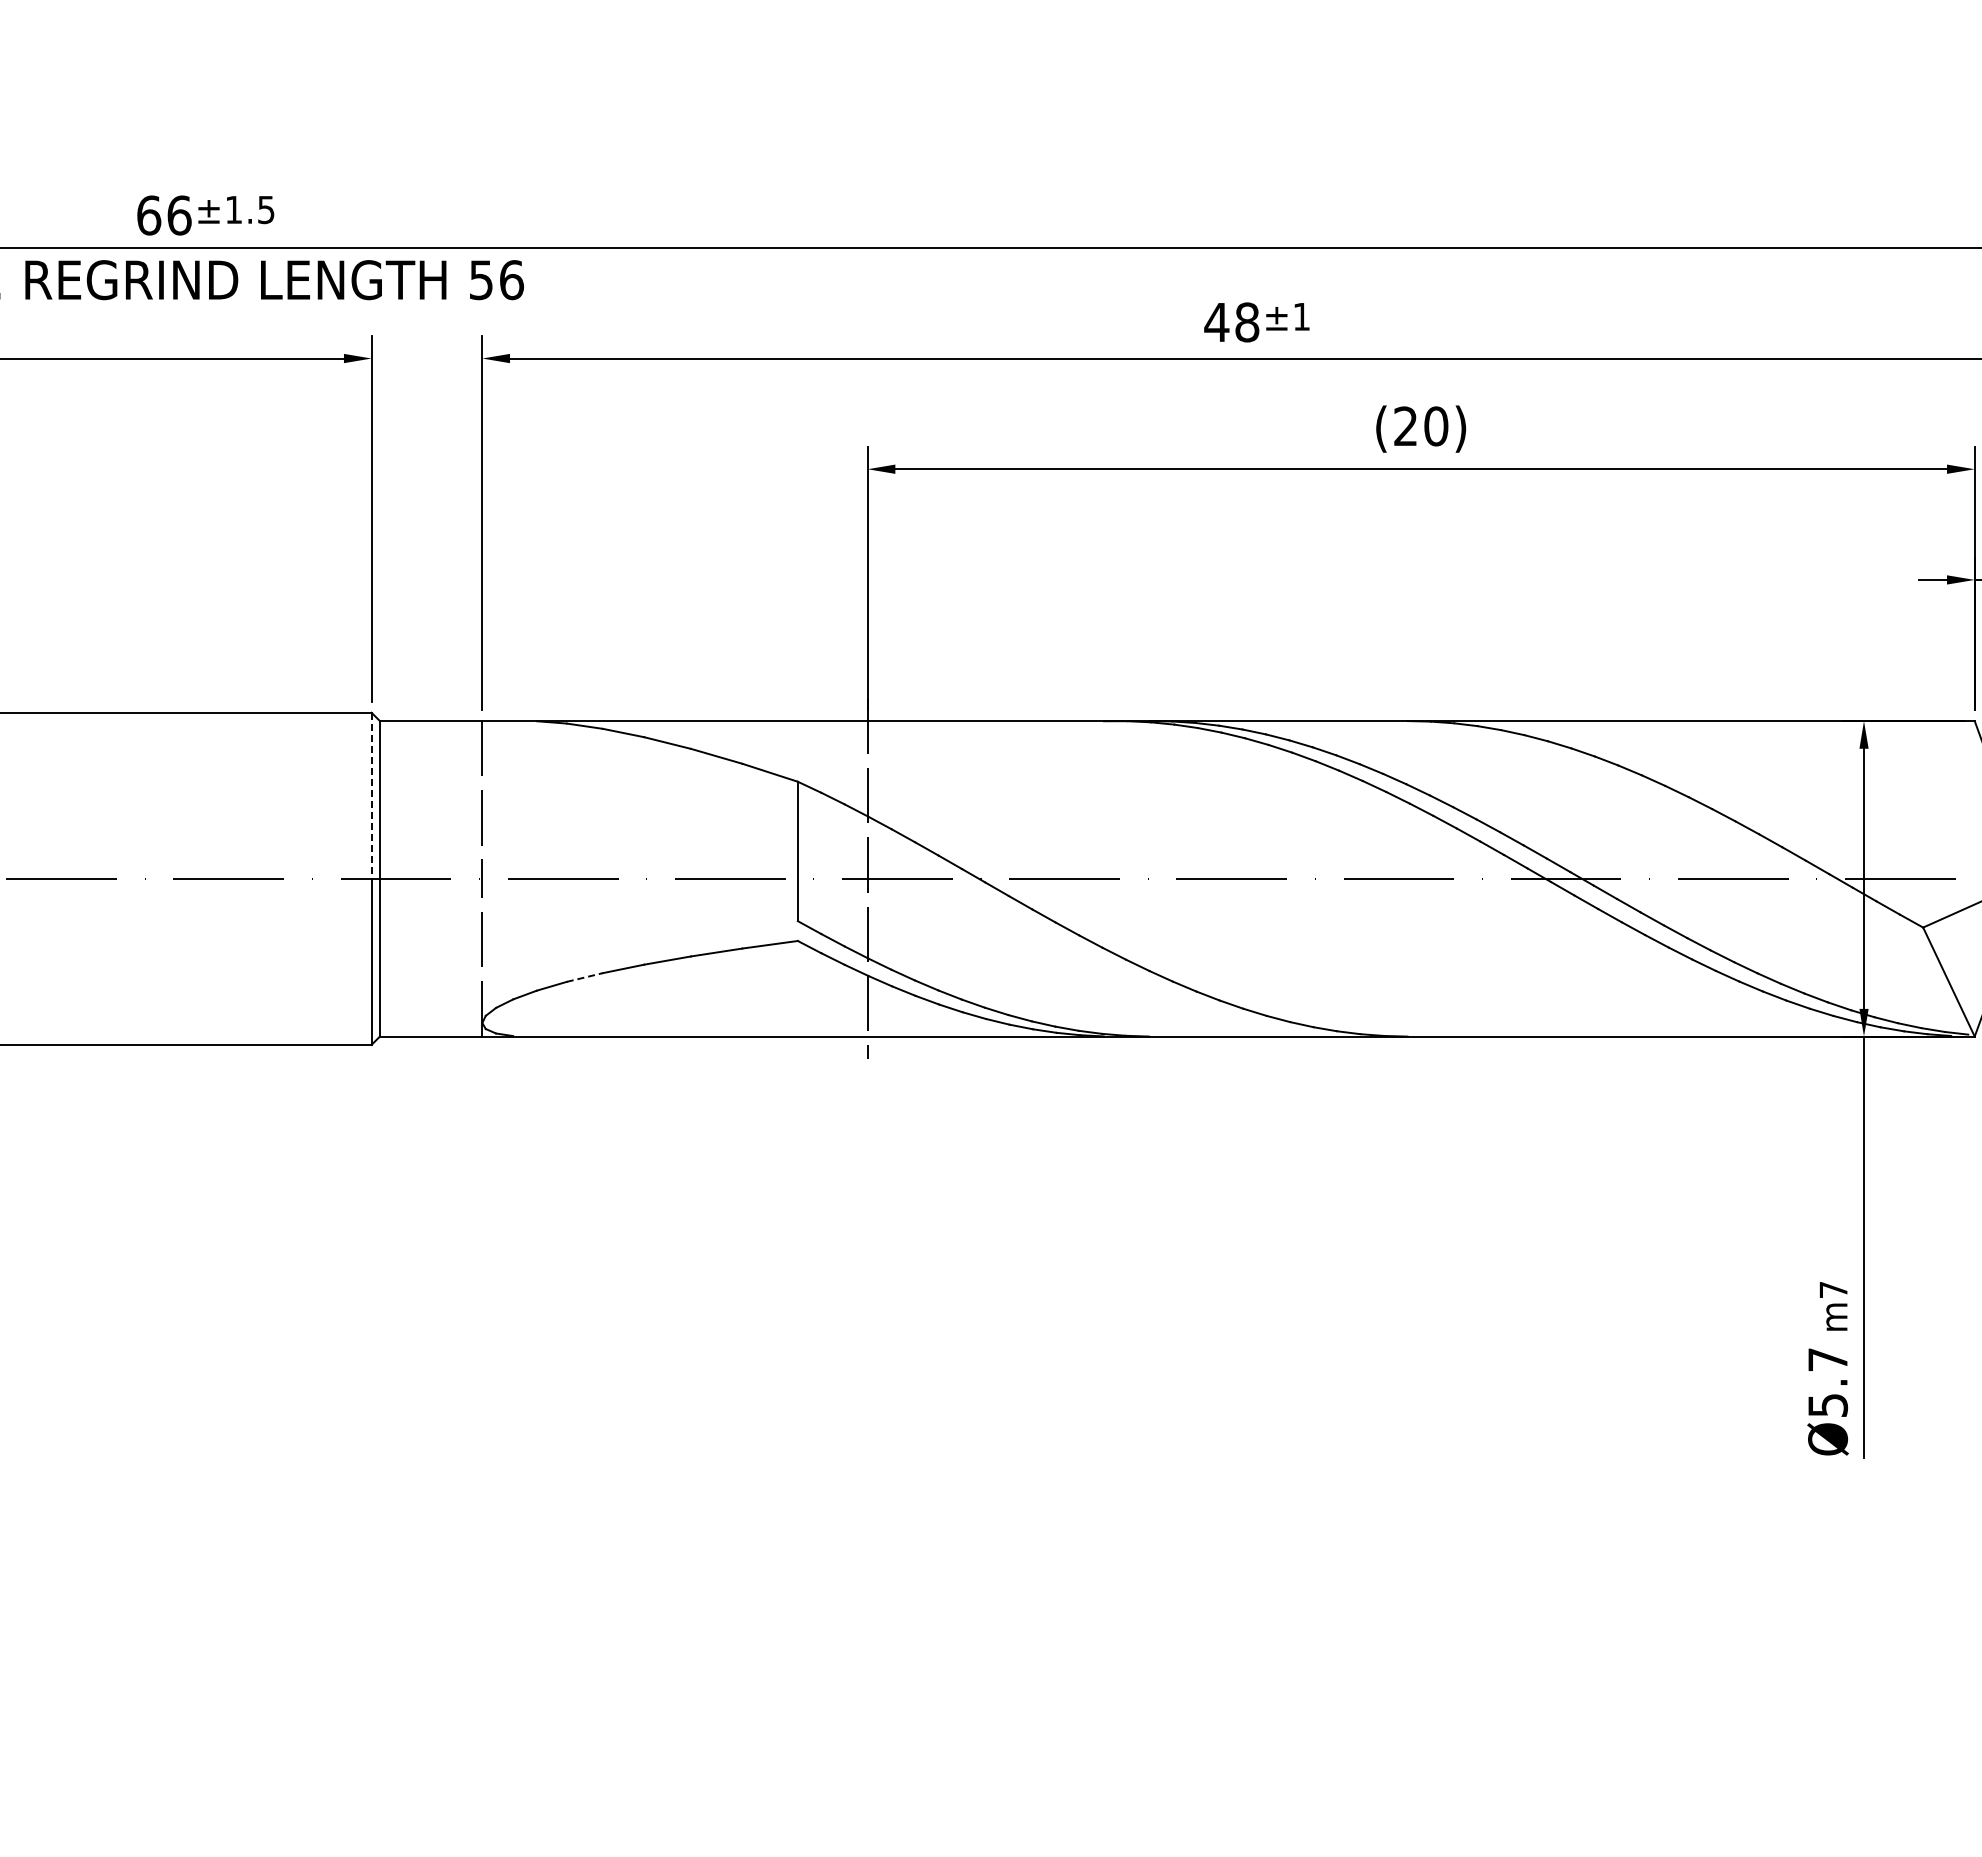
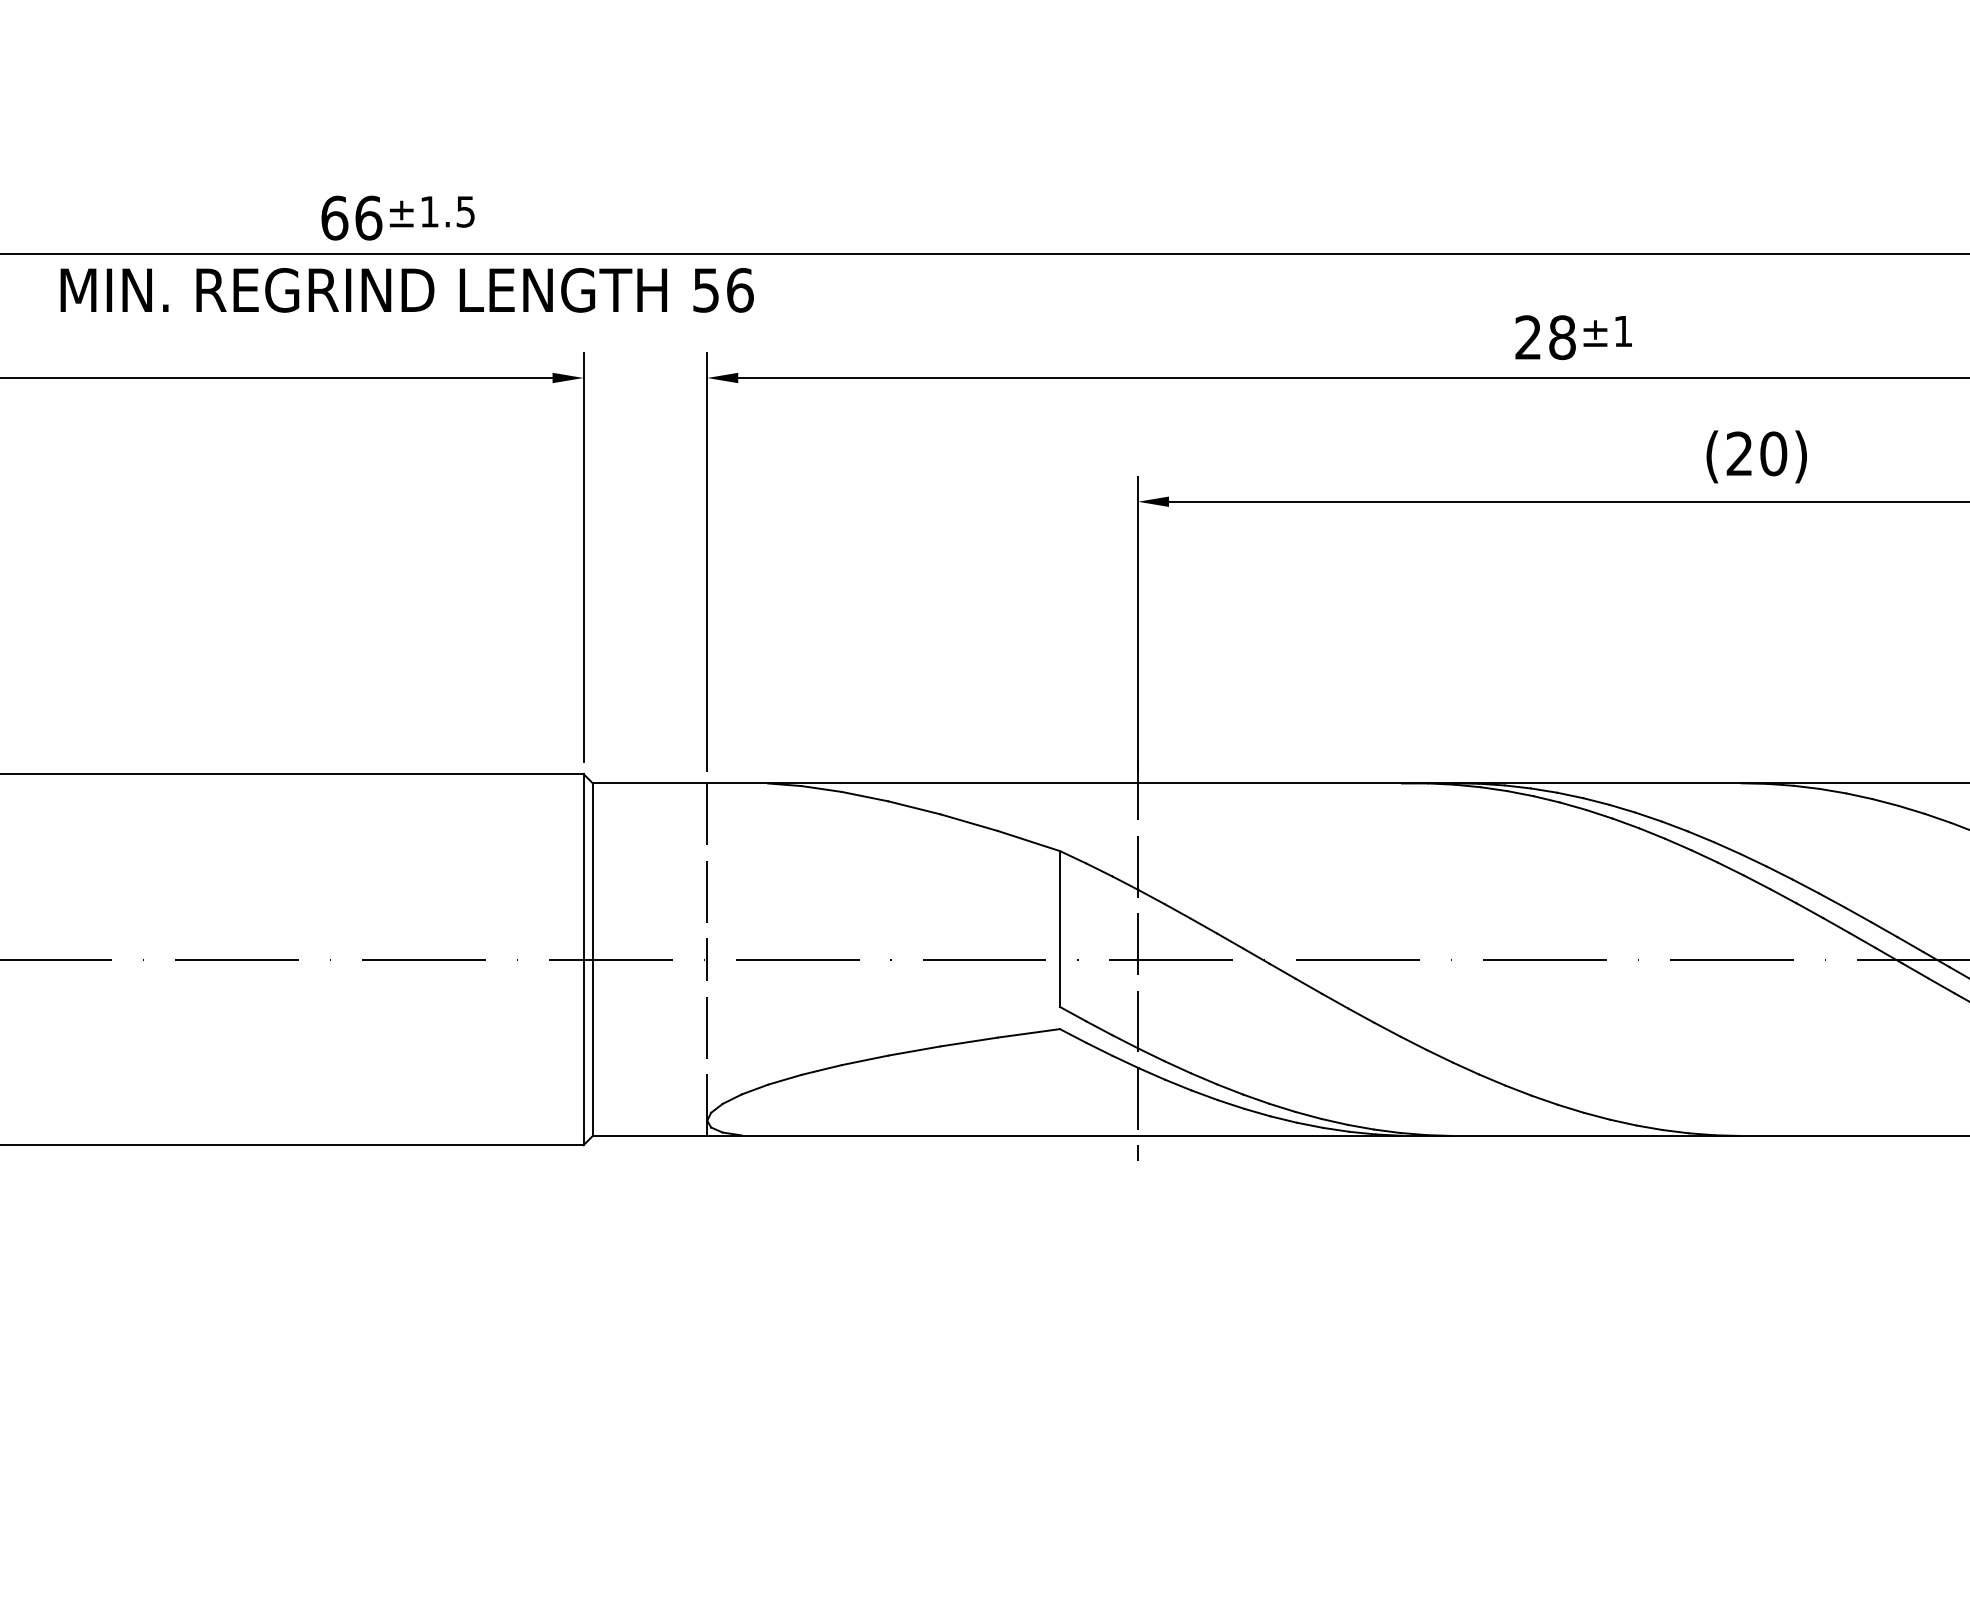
text: (1216, 321) -> (1527, 336), 48 -> 28
line: (371, 796) -> (583, 867), dashed -> solid
line: (585, 977) -> (822, 1069), dashed -> solid

